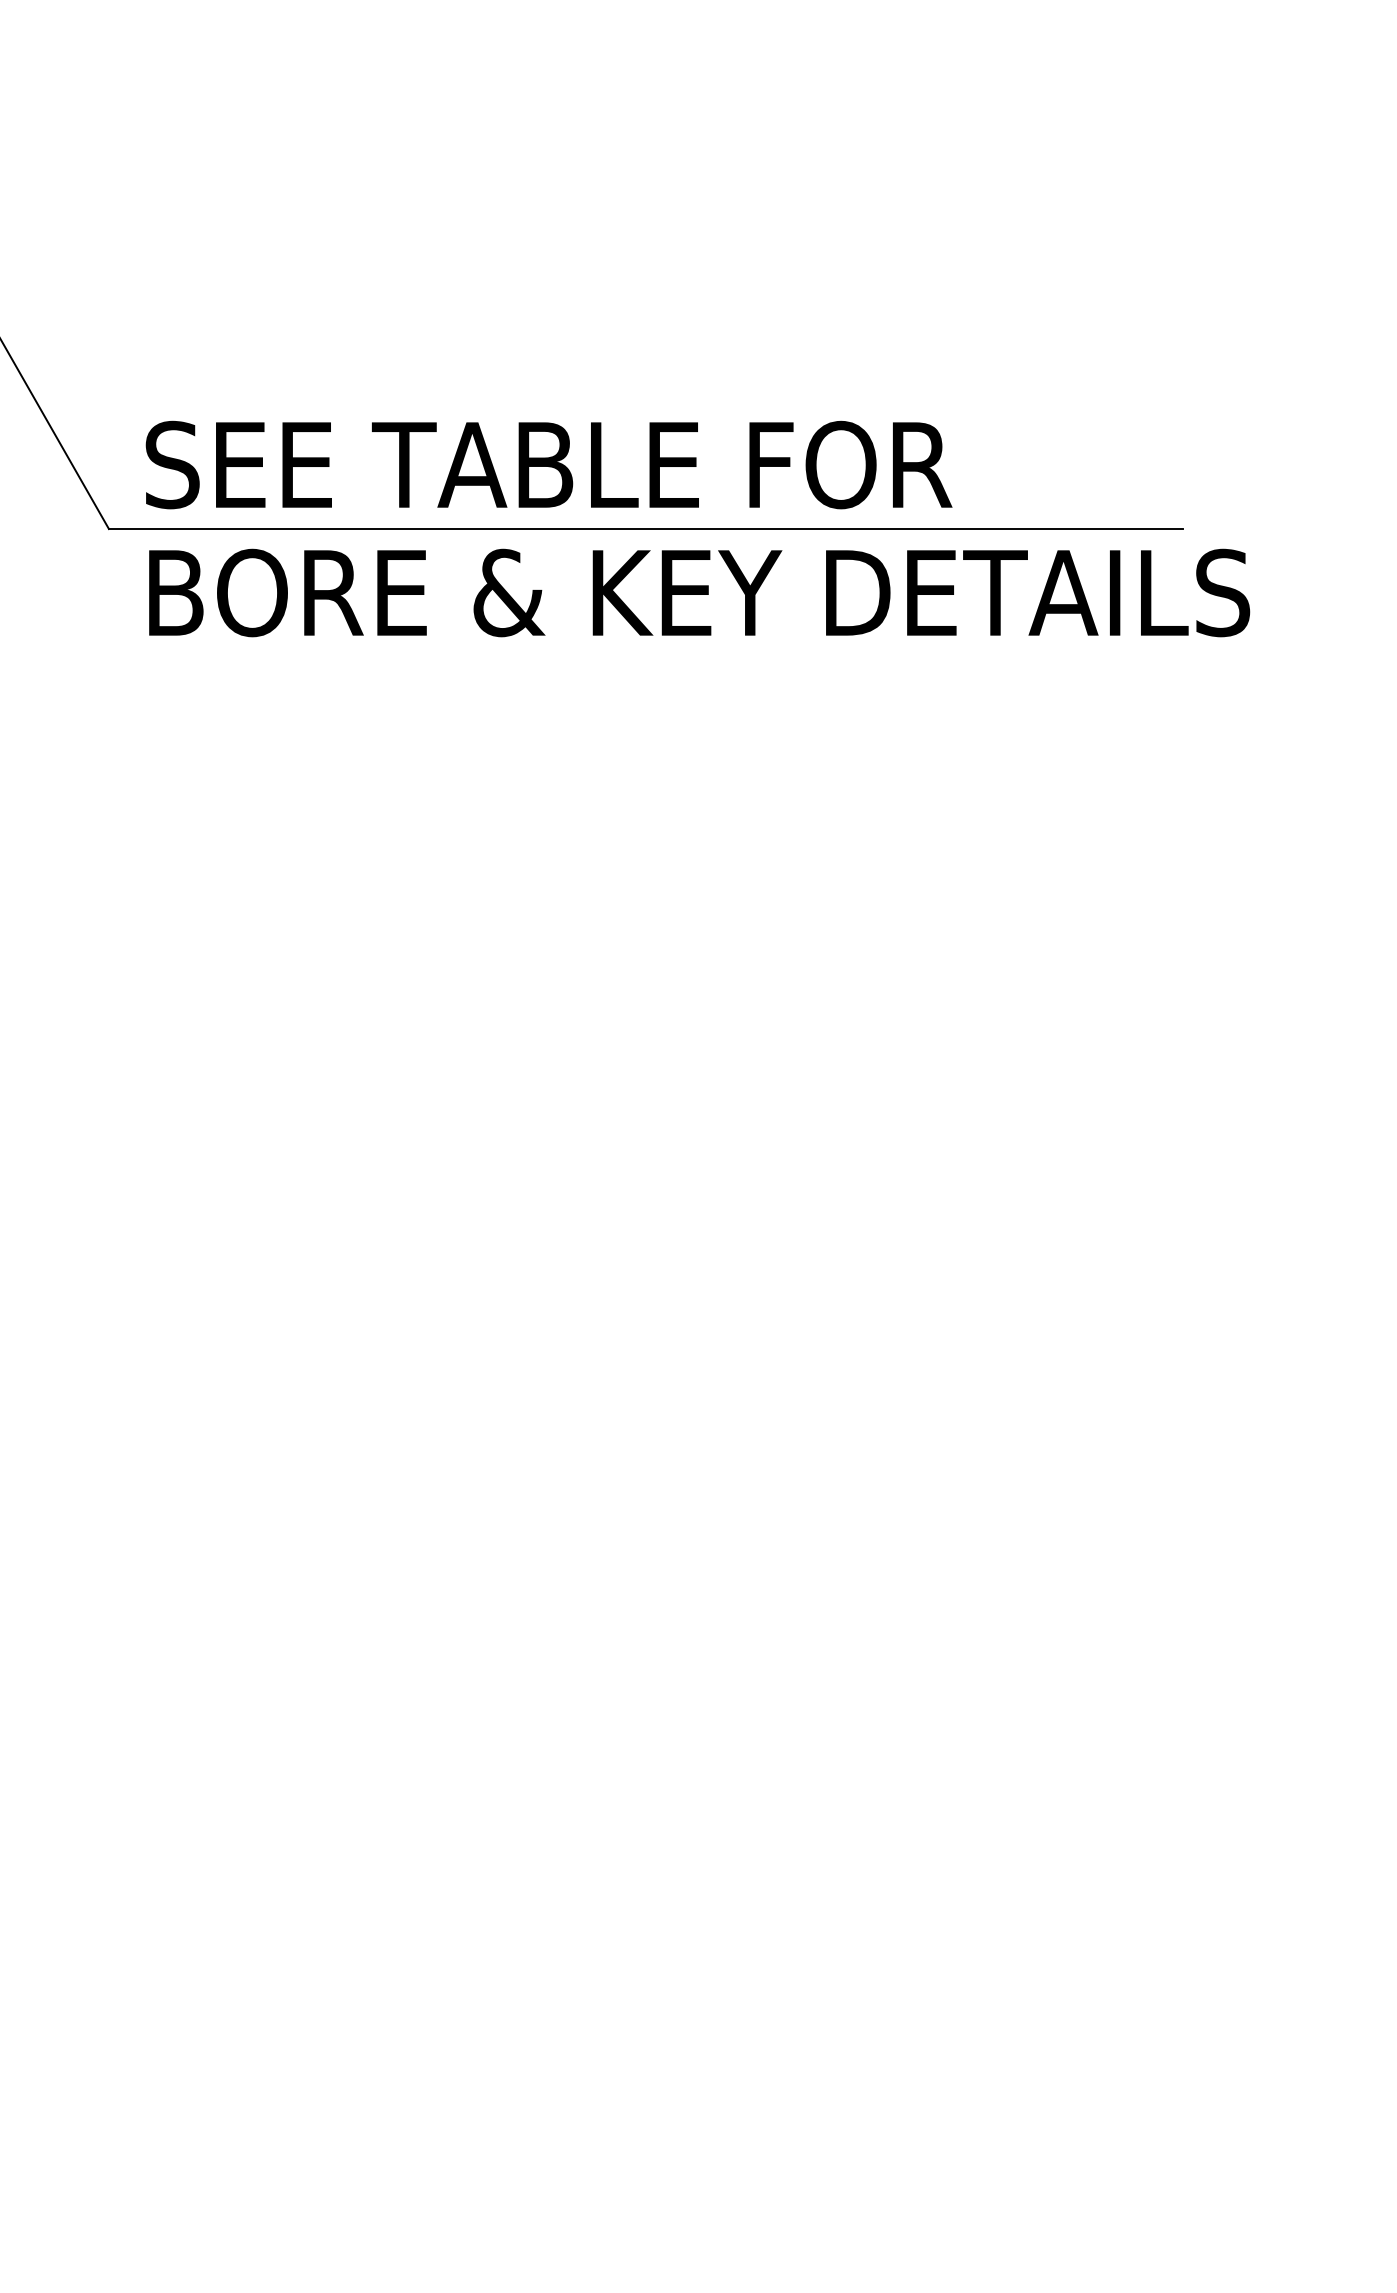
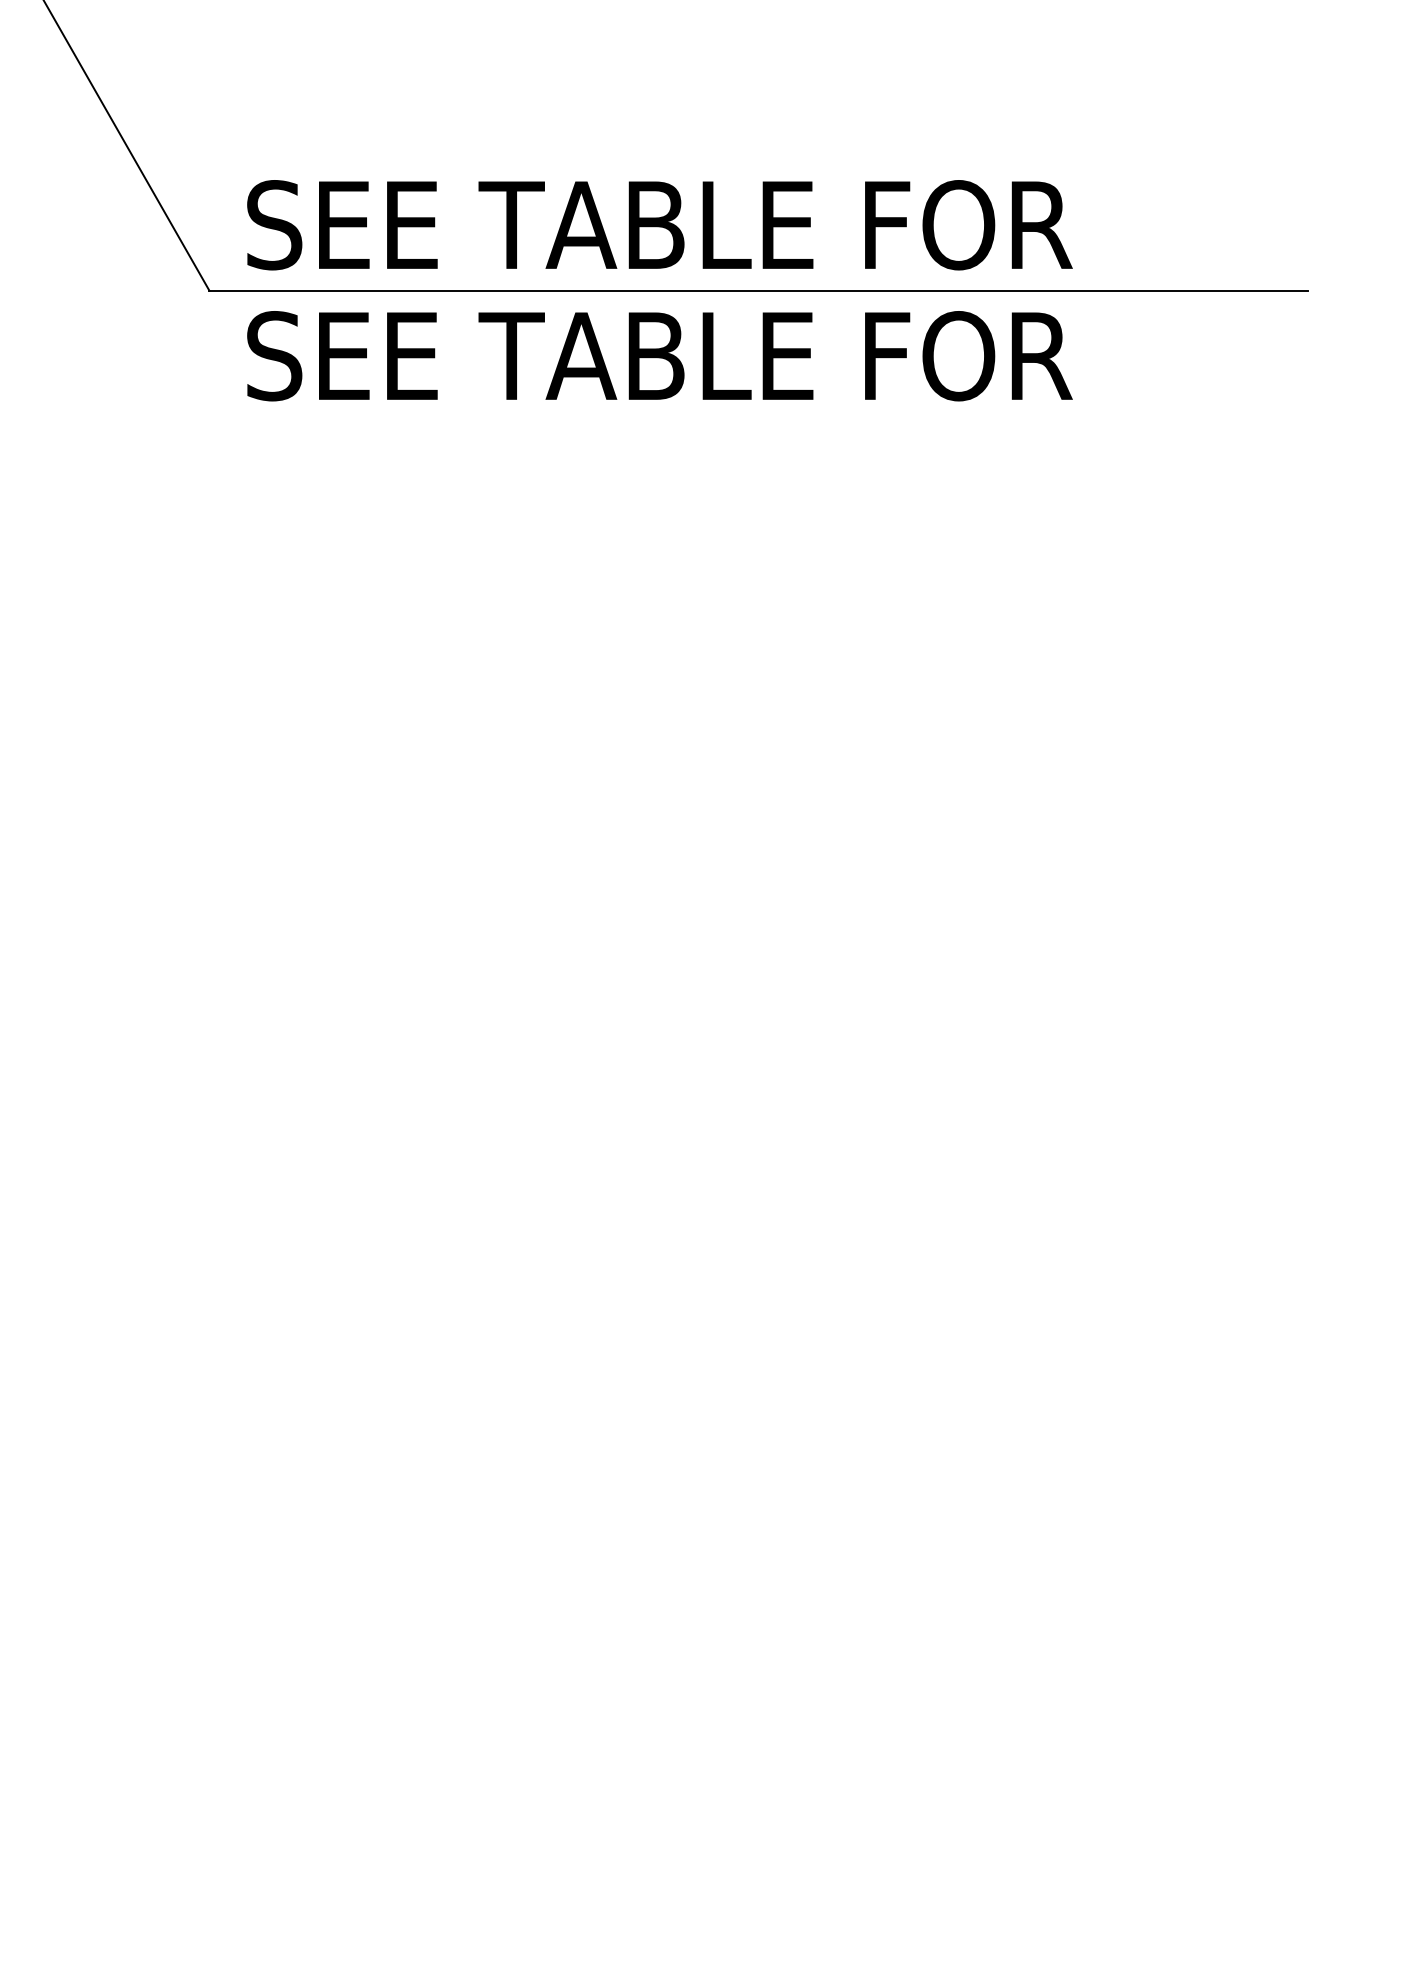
text: (697, 592) -> (811, 355), BORE & KEY DETAILS -> SEE TABLE FOR

